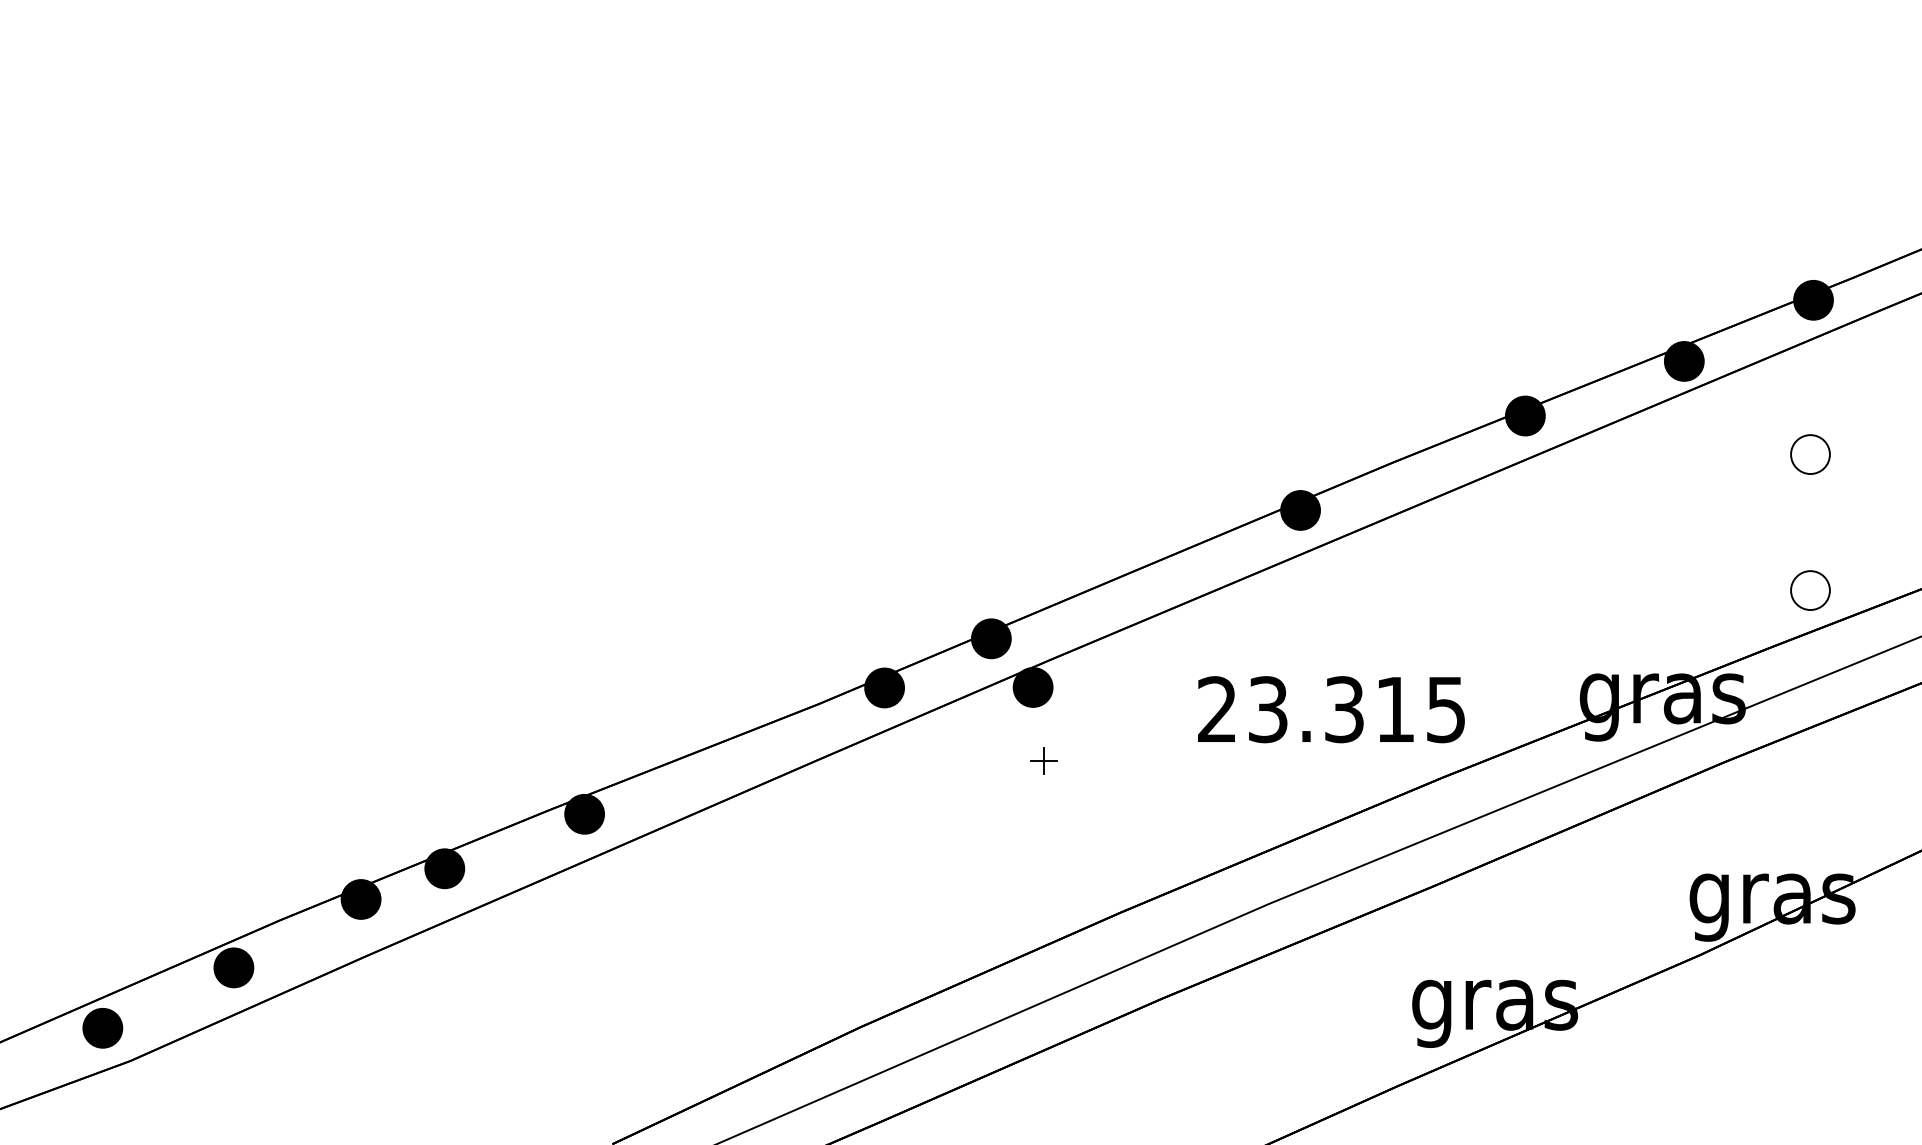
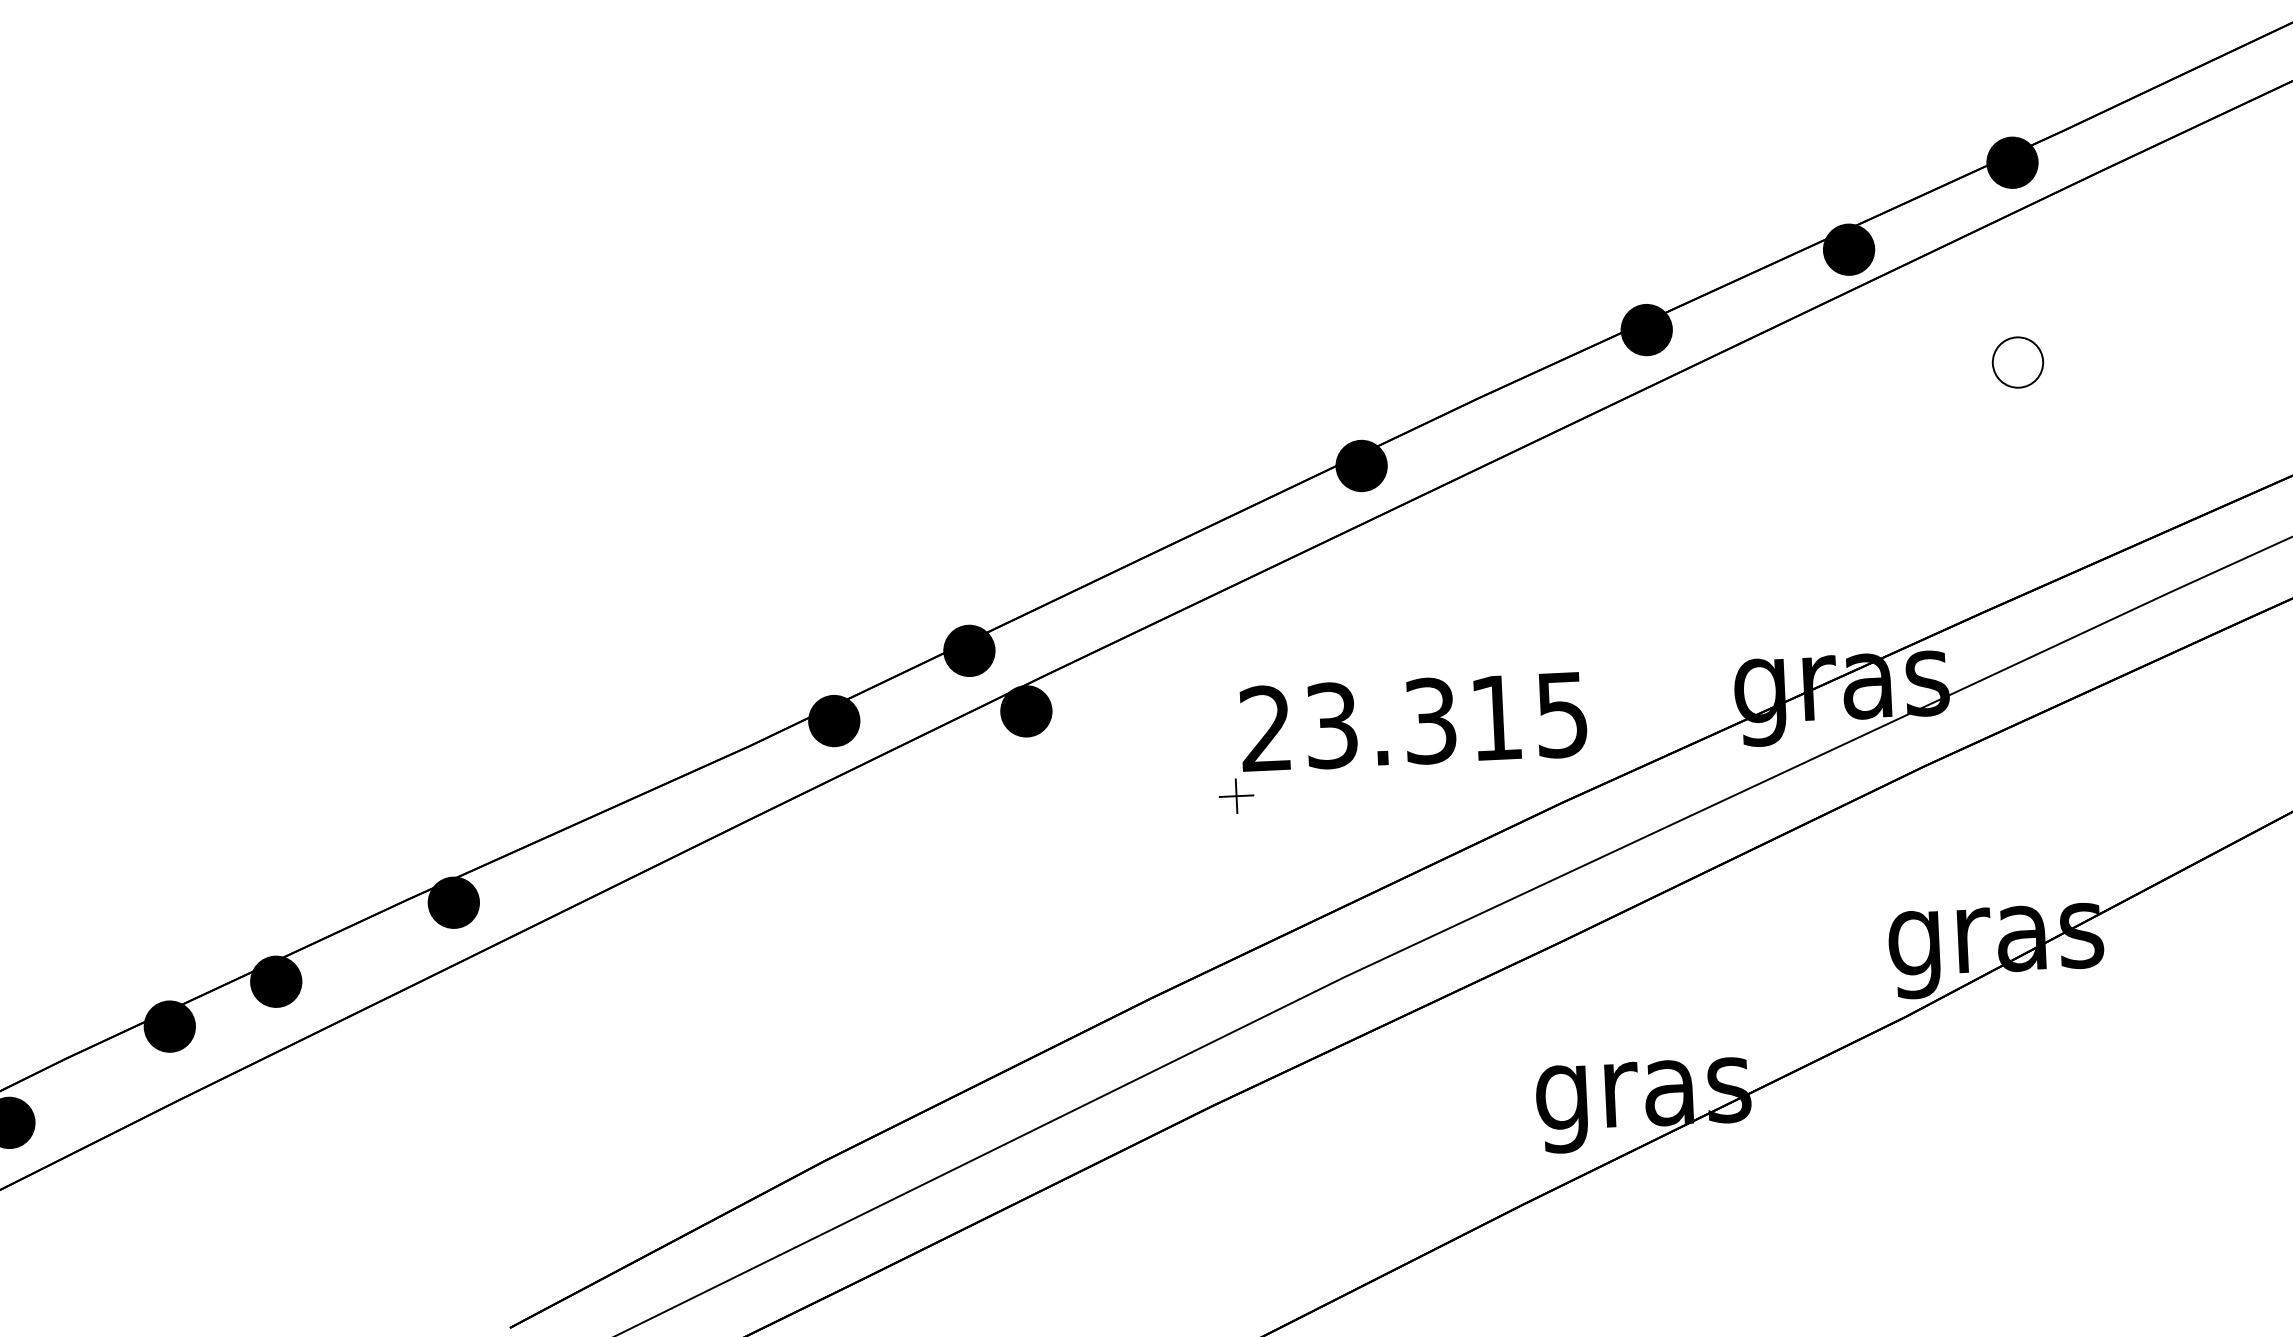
part: (1810, 590) -> (2026, 538), removed
part: (1043, 760) -> (1235, 796), moved

